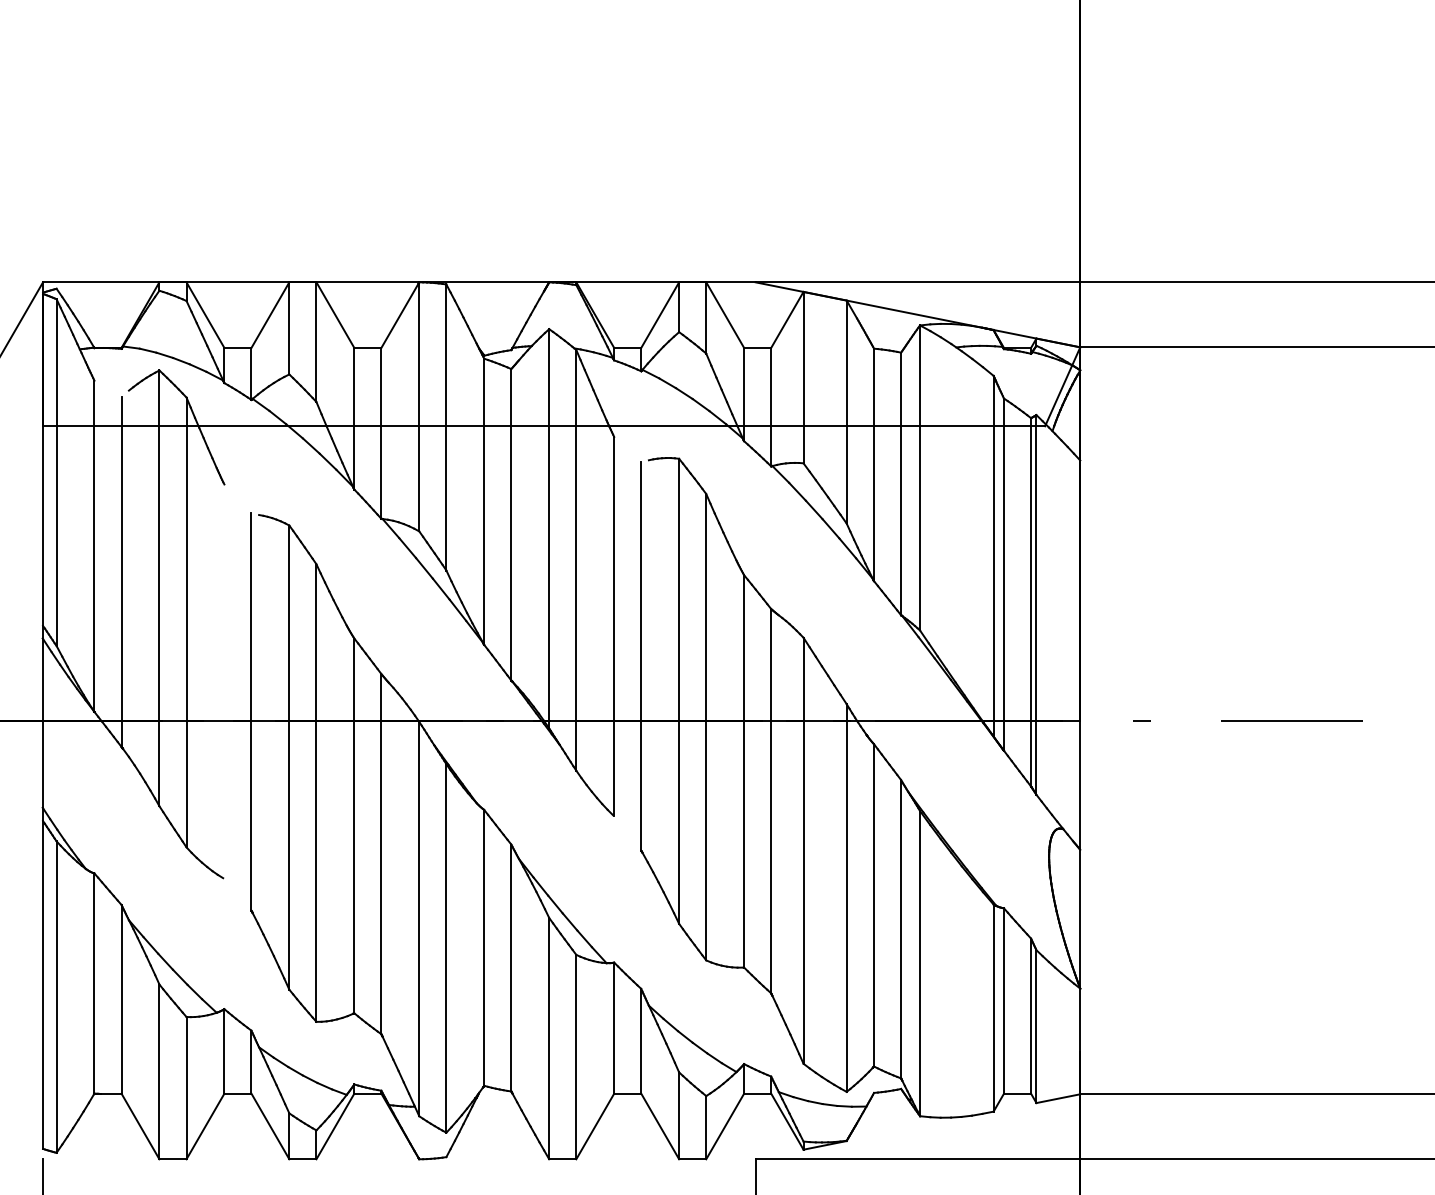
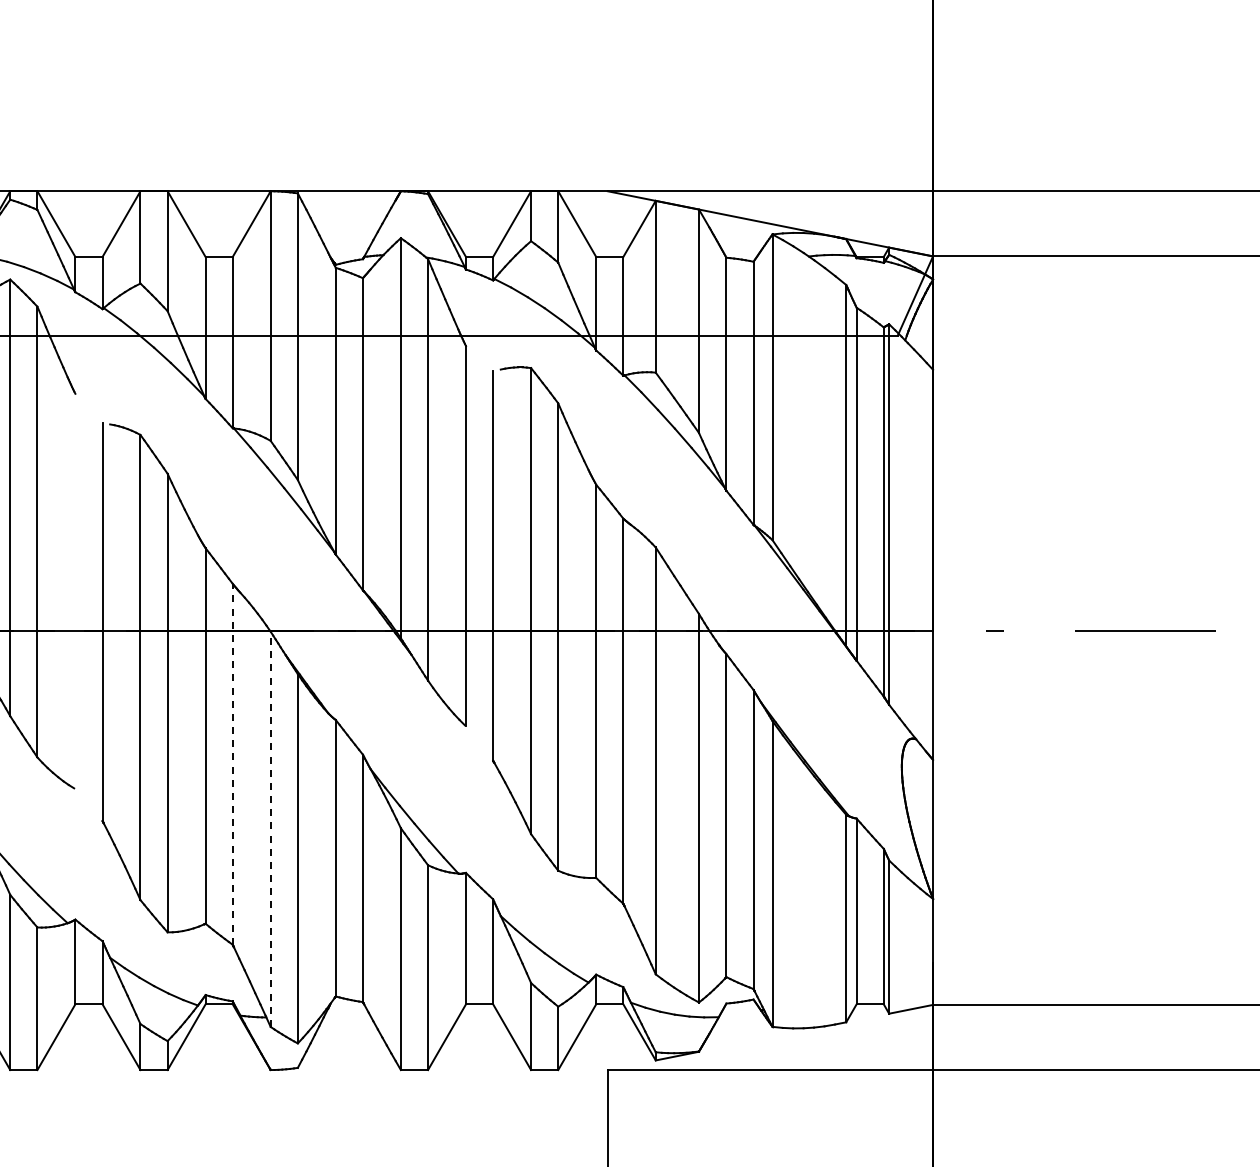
line: (381, 853) -> (232, 763), solid -> dashed
line: (419, 918) -> (270, 828), solid -> dashed

